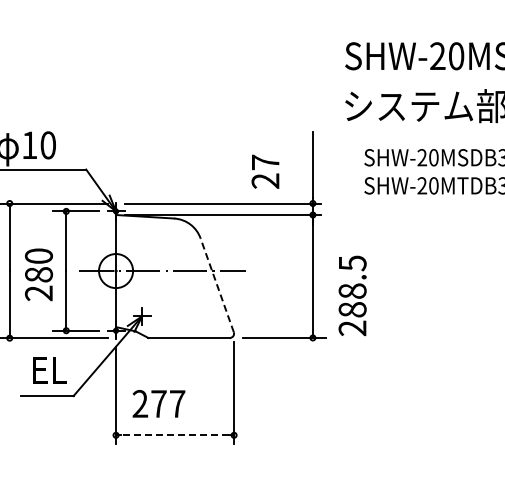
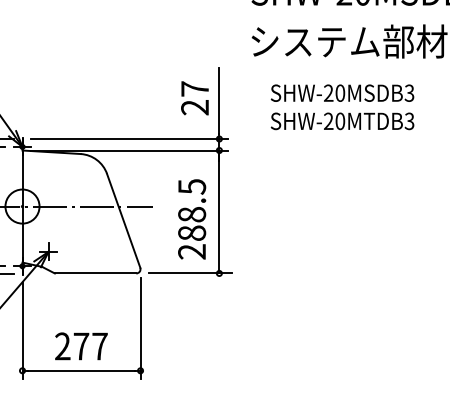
text: (265, 171) -> (194, 98), moved
line: (217, 285) -> (123, 221), dashed -> solid
text: (352, 295) -> (191, 219), moved
text: (158, 403) -> (80, 346), moved
line: (175, 435) -> (81, 371), dashed -> solid

